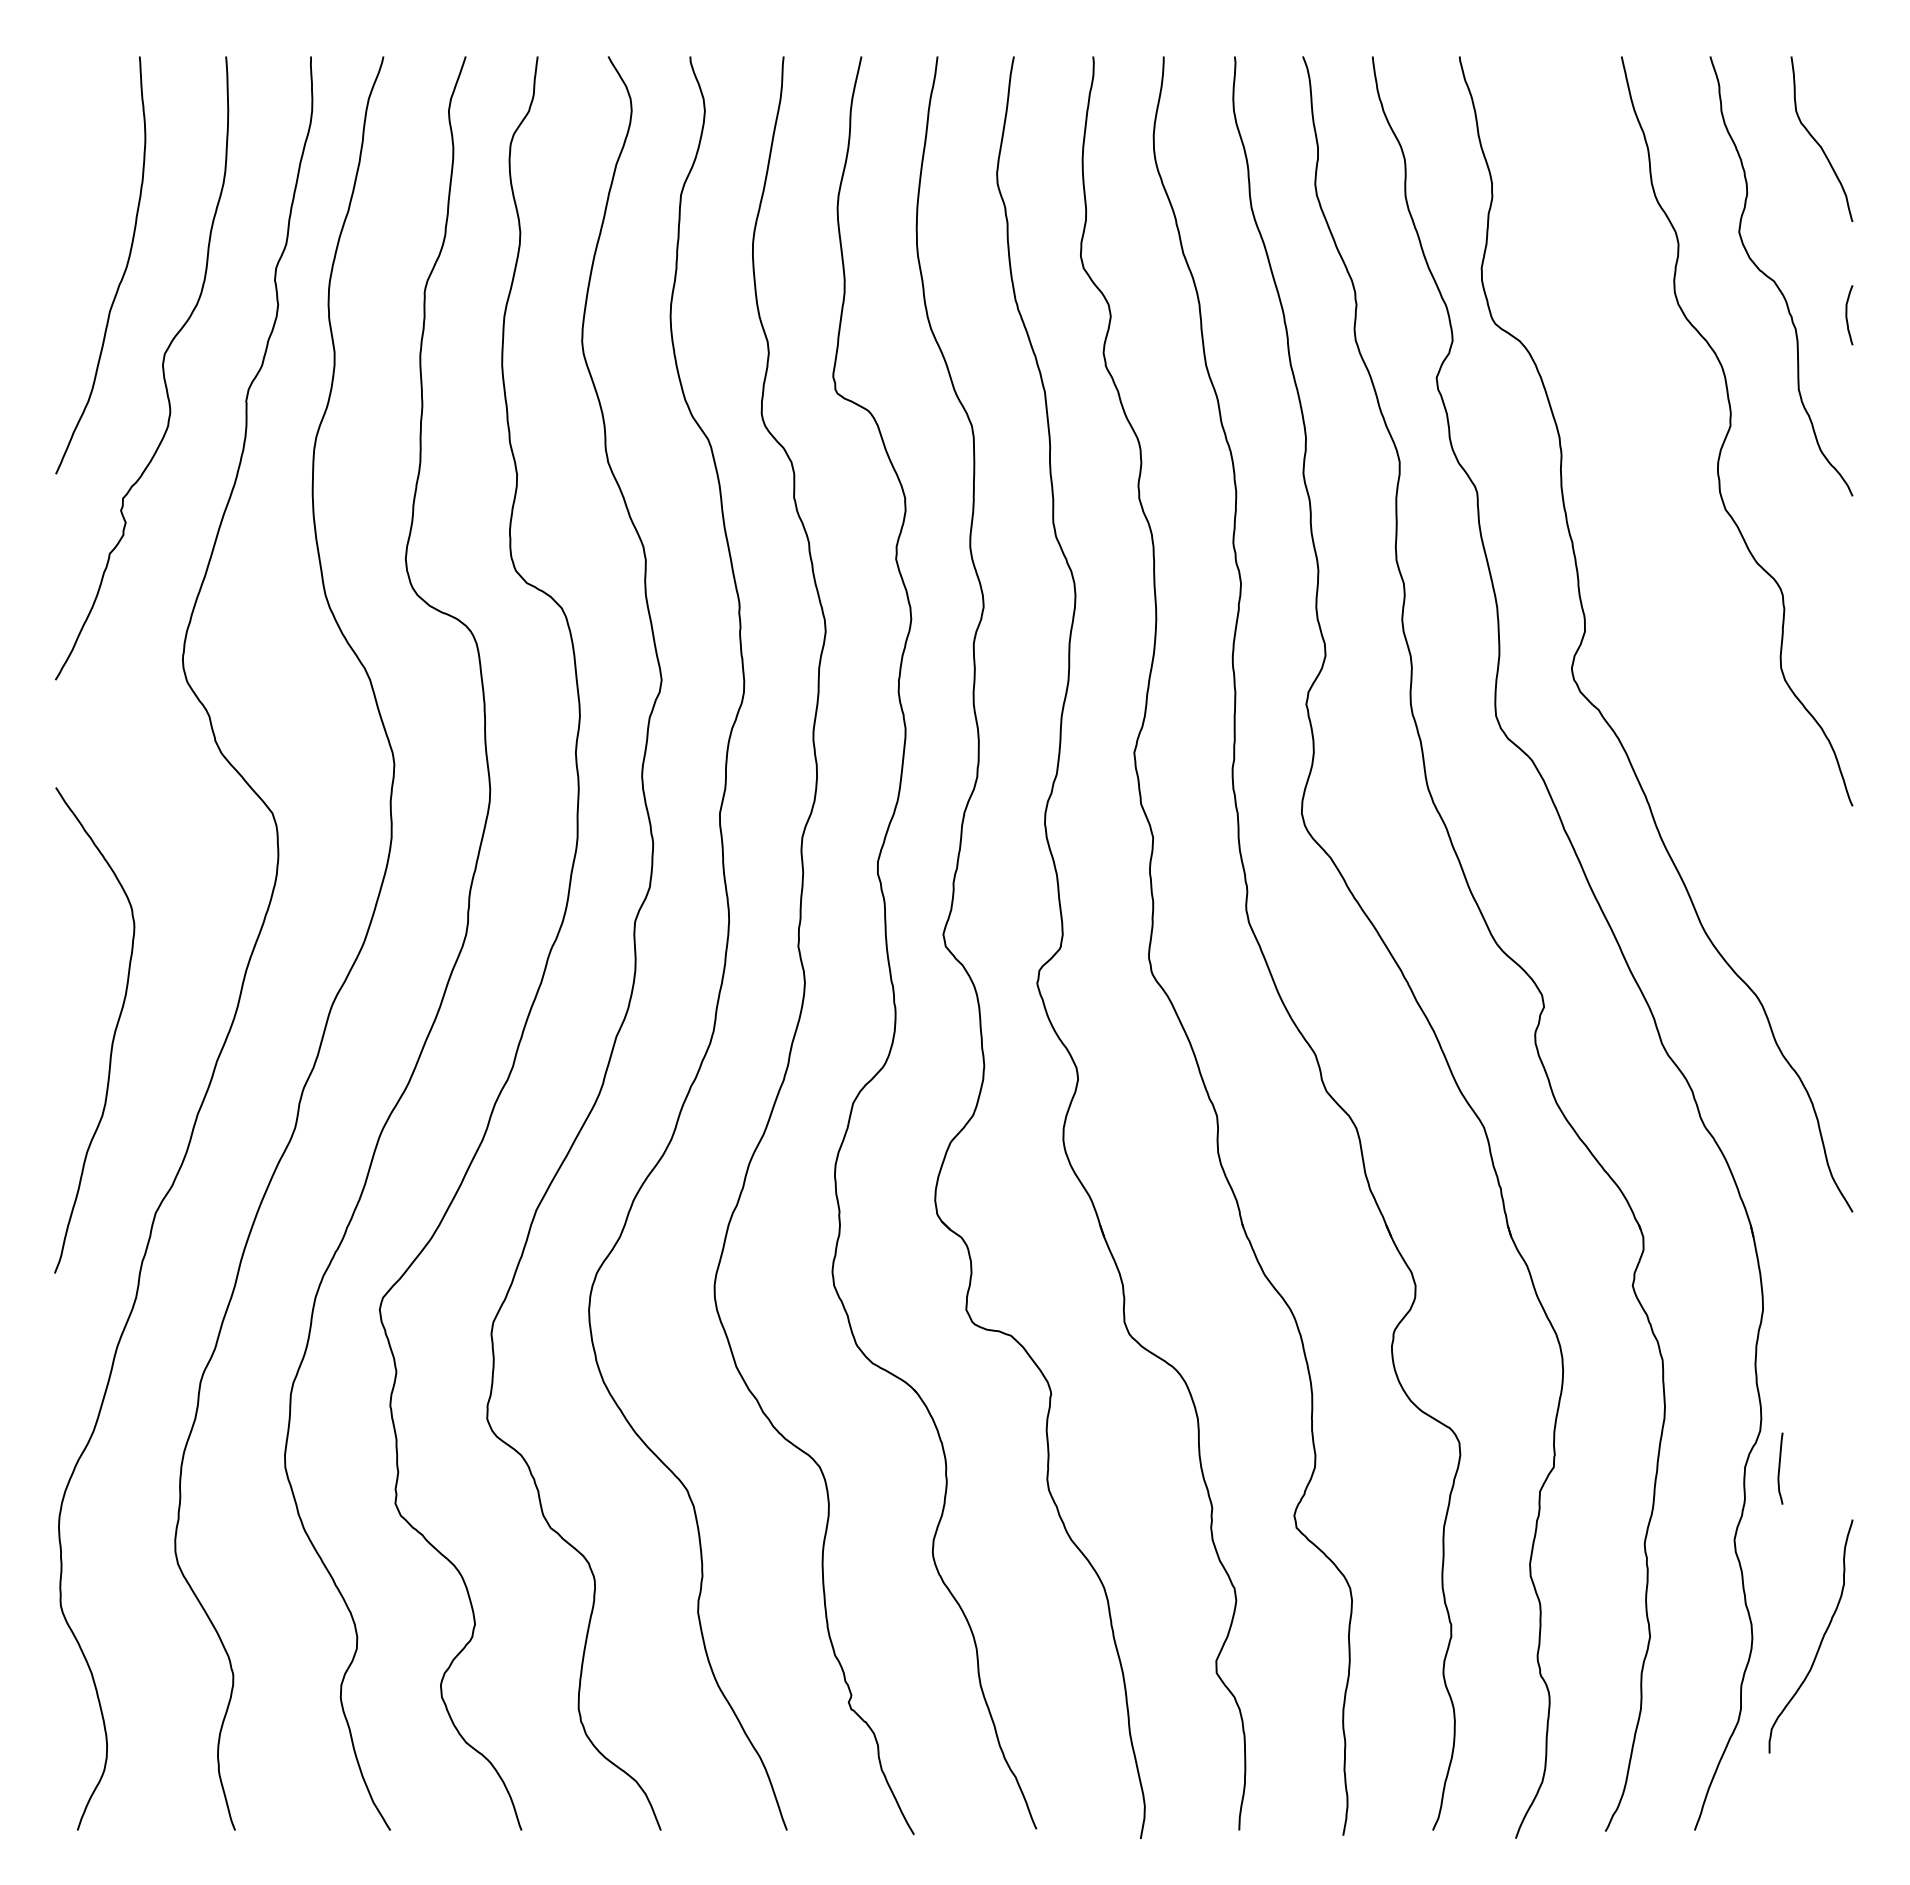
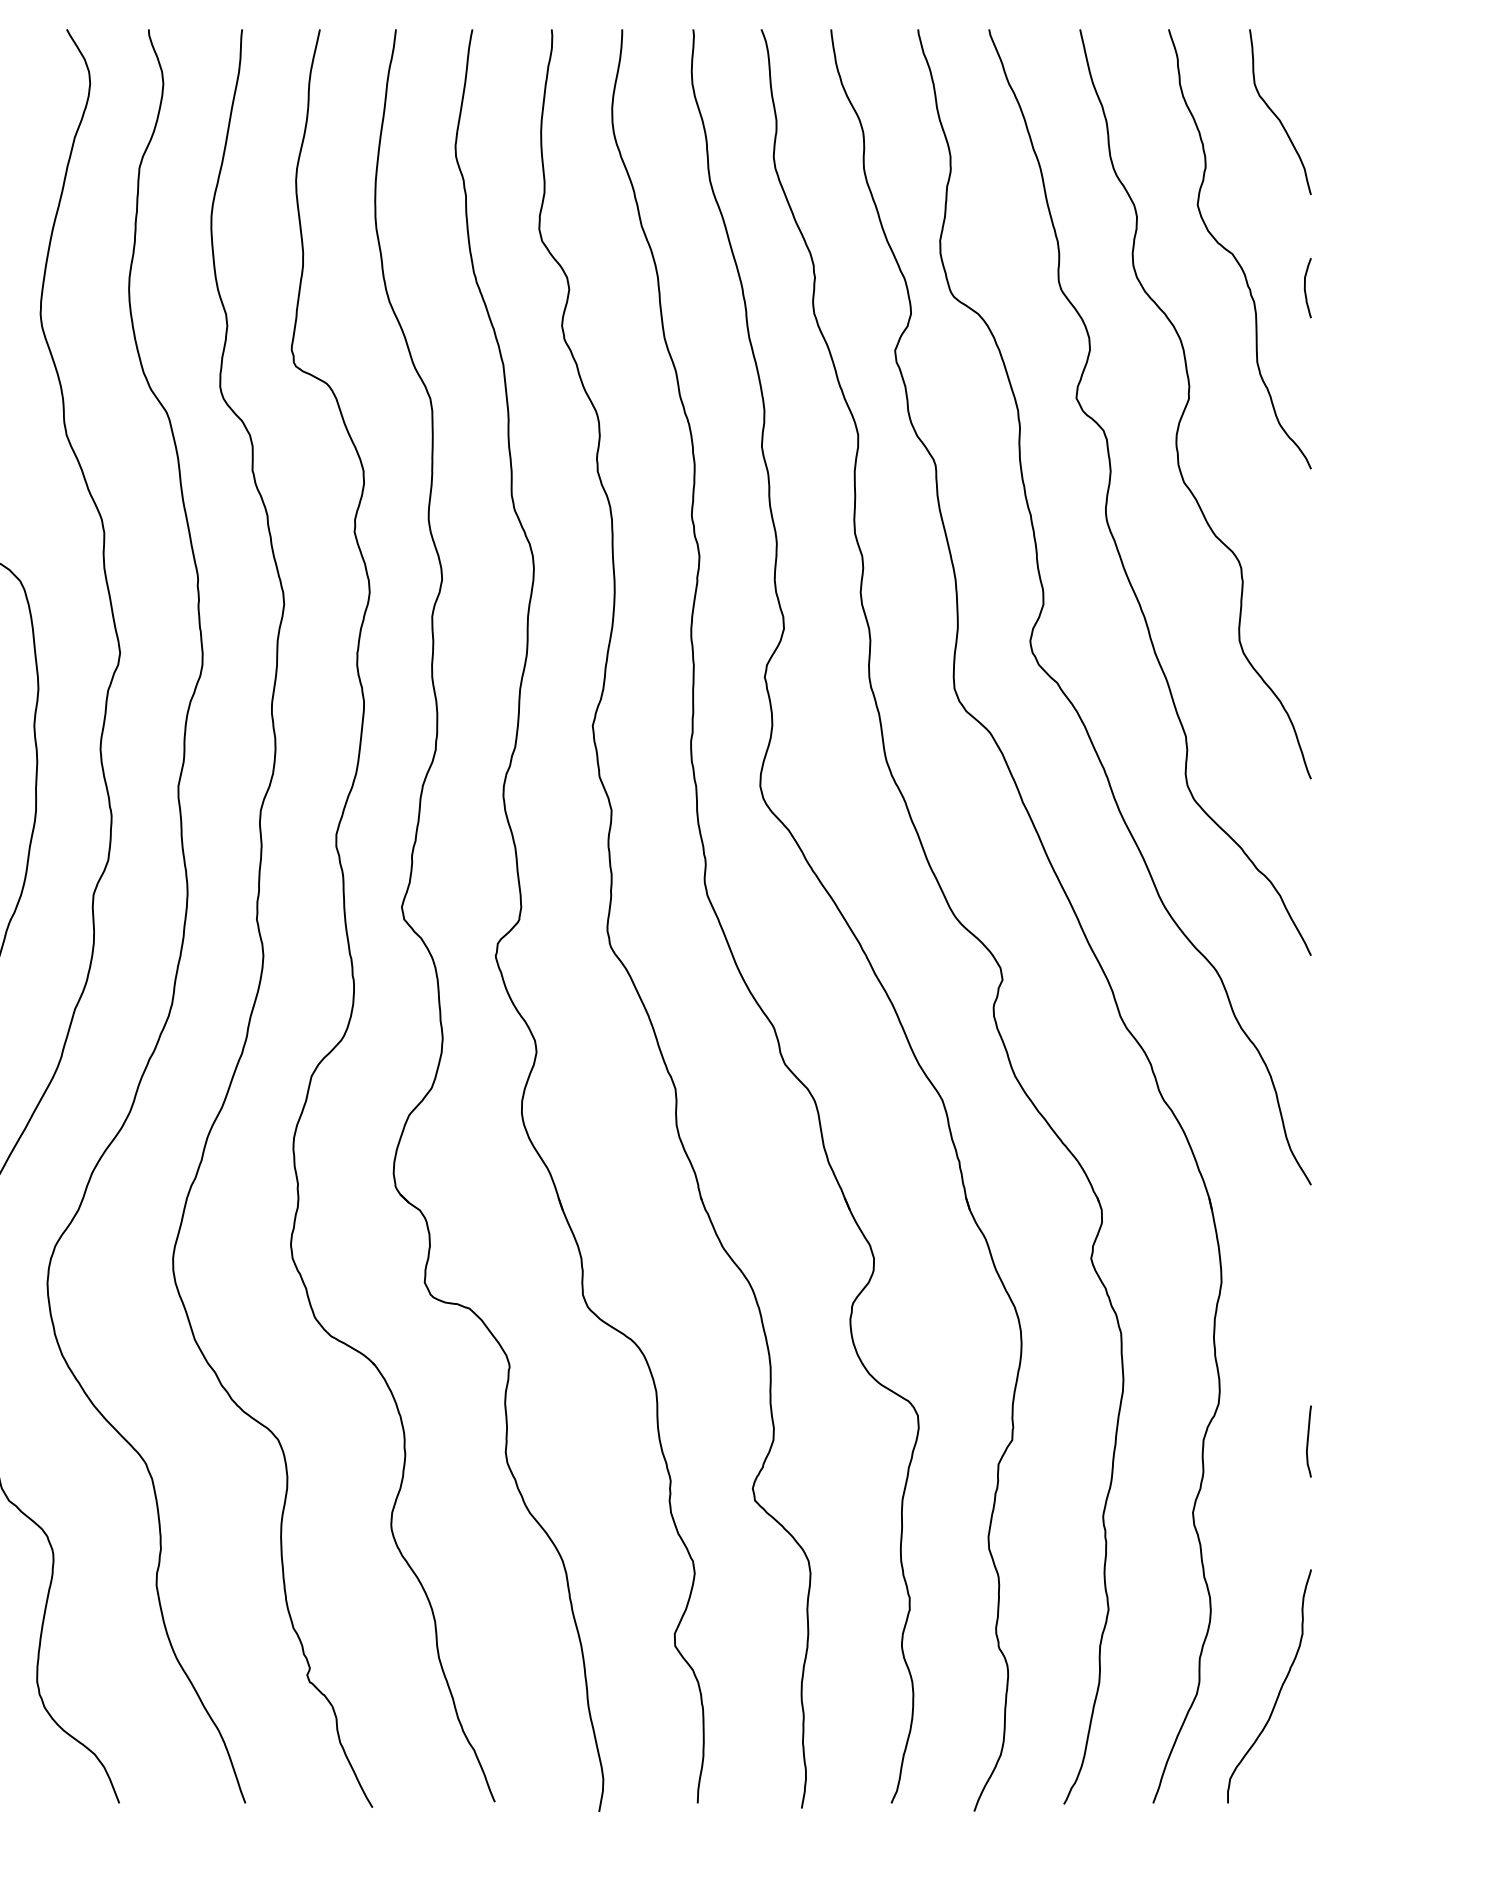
curve: (1651, 515) -> (1109, 488), added
curve: (1780, 1468) -> (1308, 1441), moved
curve: (1821, 1638) -> (1279, 1688), moved

